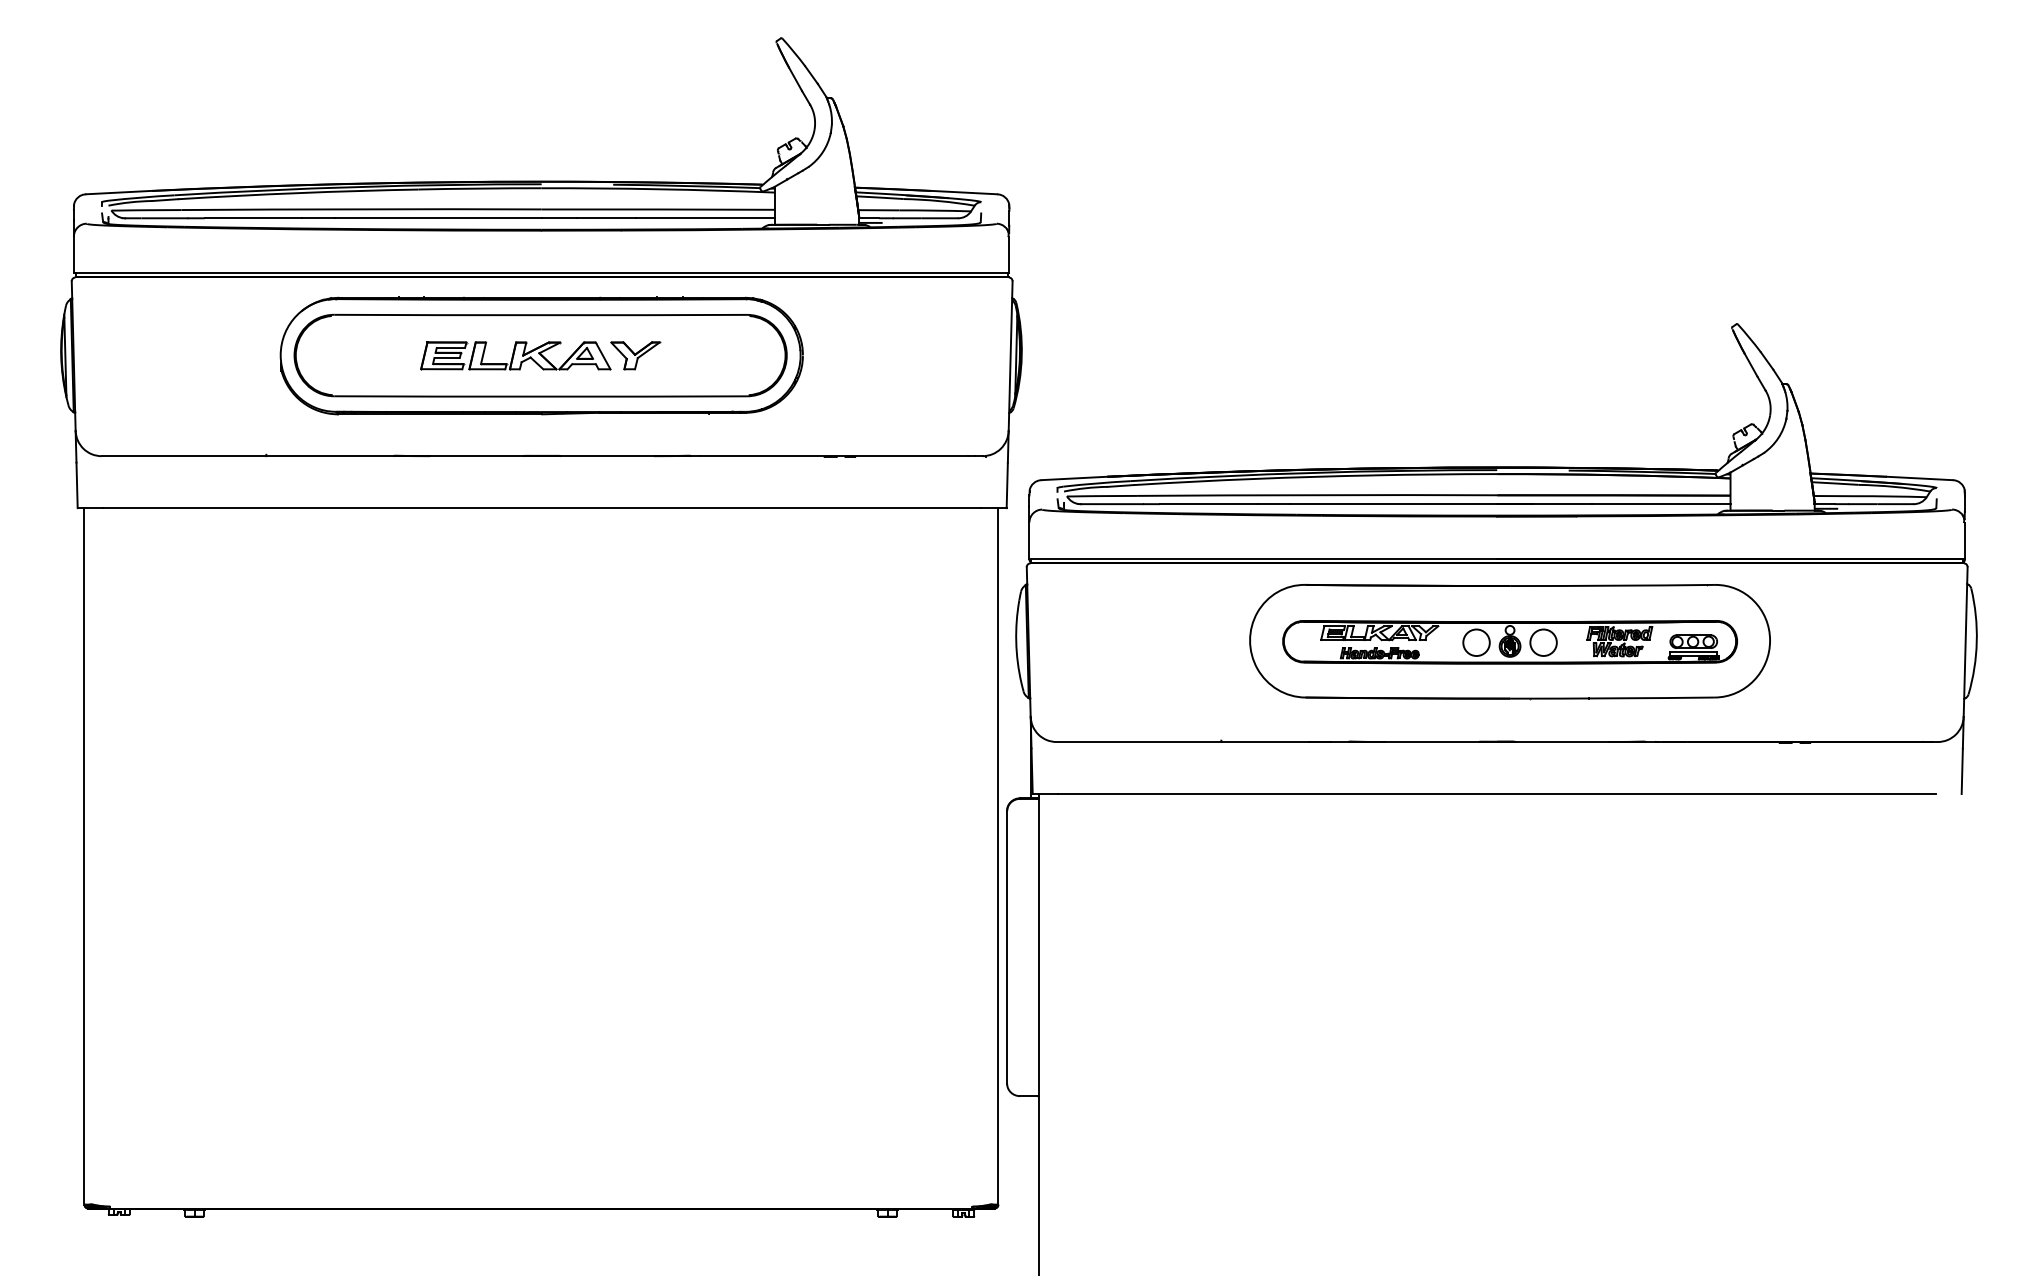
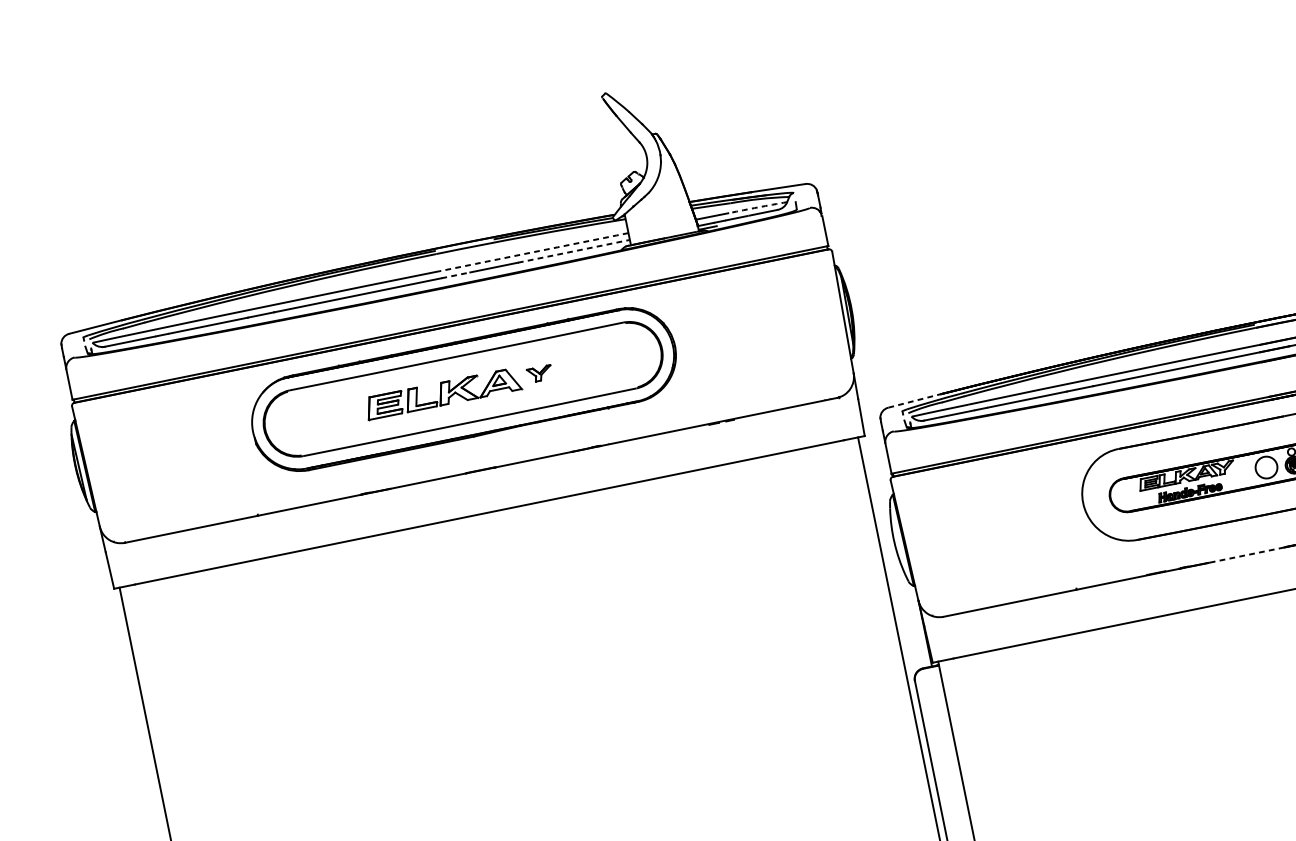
arc: (658, 209) -> (534, 252), solid -> dashed
arc: (935, 210) -> (758, 207), solid -> dashed
line: (559, 218) -> (455, 275), solid -> dashed
line: (706, 218) -> (574, 251), solid -> dashed
part: (635, 355) -> (539, 373), size x0.6
line: (1074, 478) -> (914, 400), solid -> dashed
line: (1431, 742) -> (1246, 555), solid -> dashed

